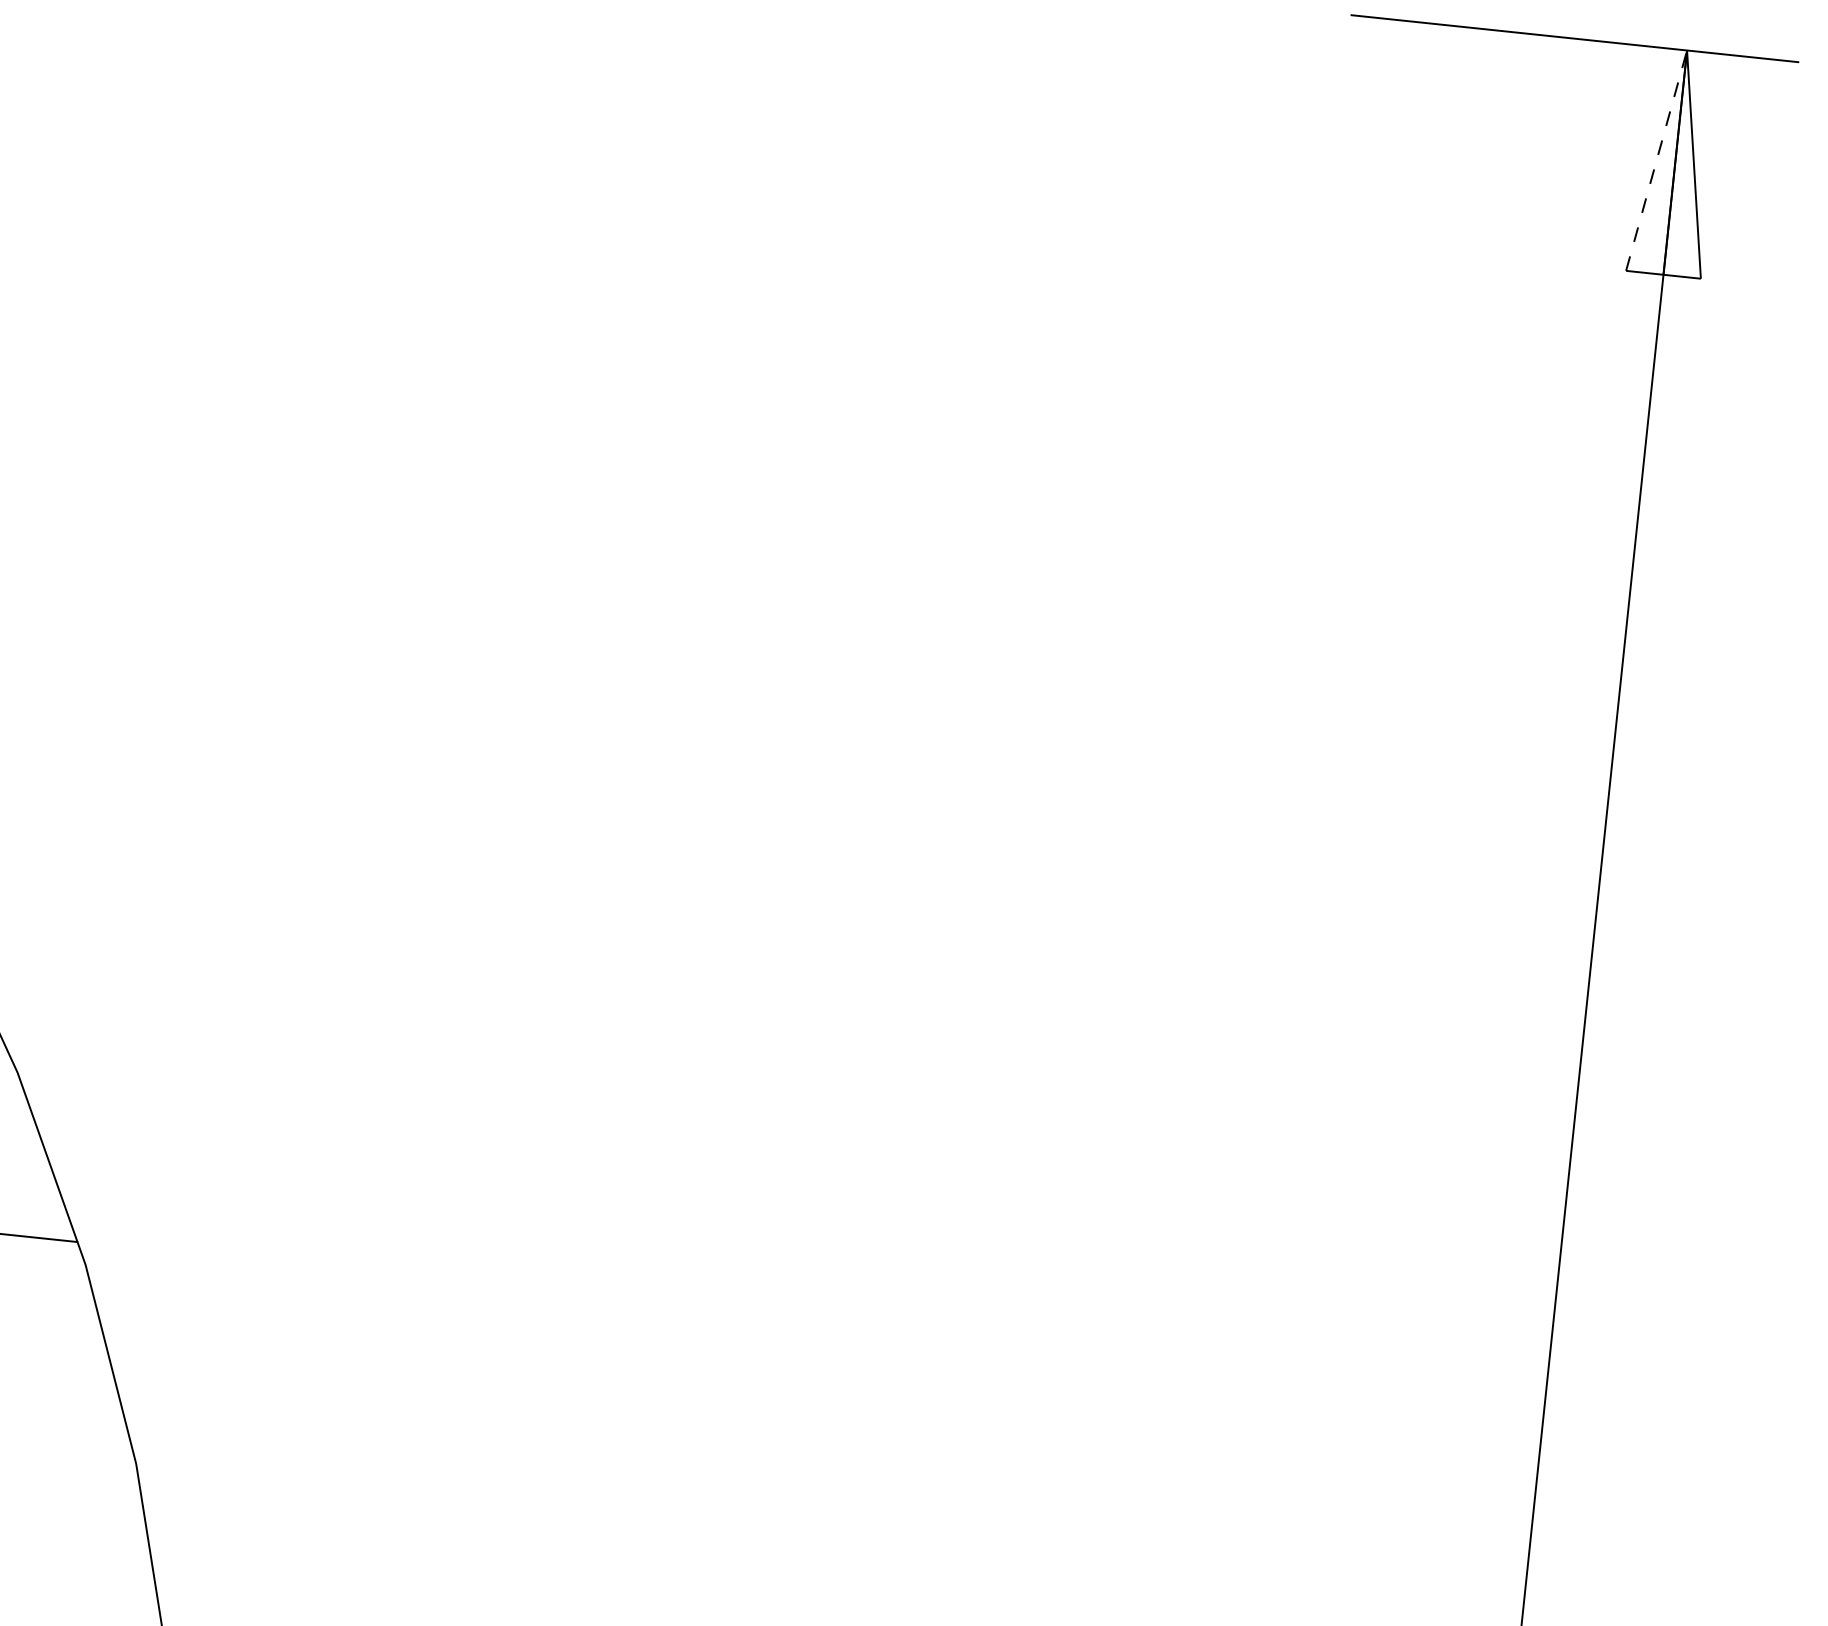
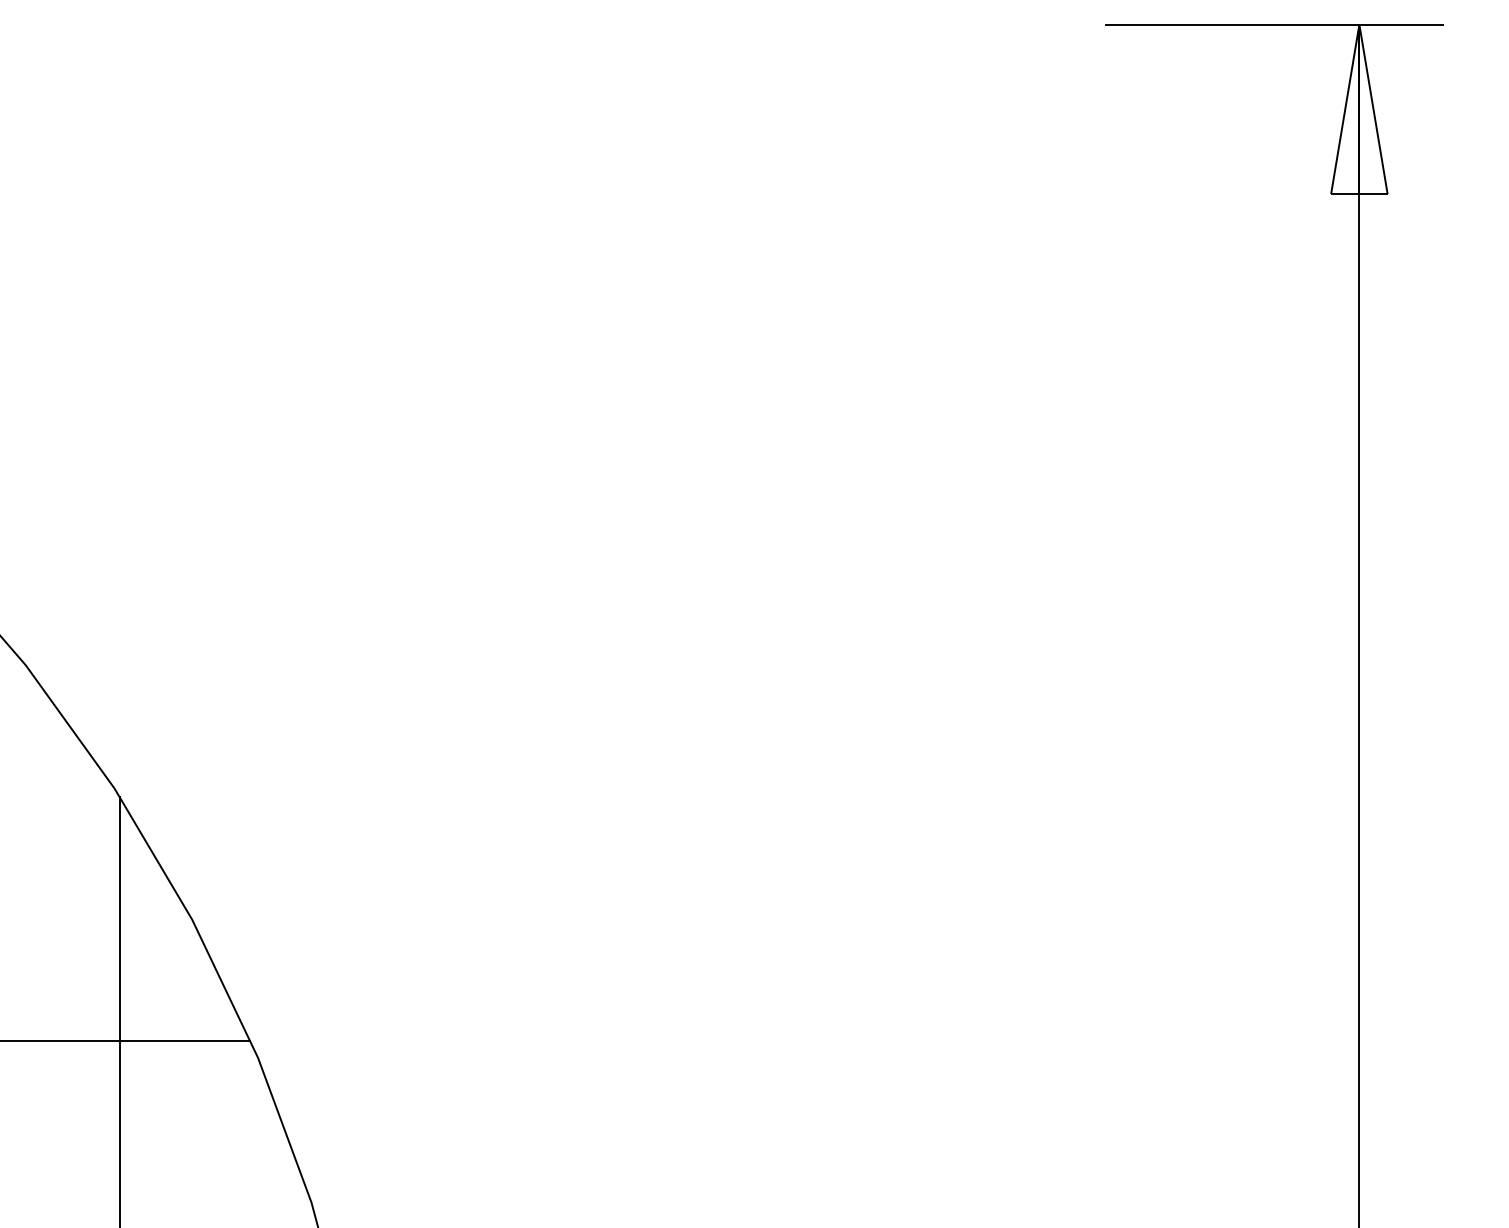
line: (1656, 160) -> (1345, 109), dashed -> solid

